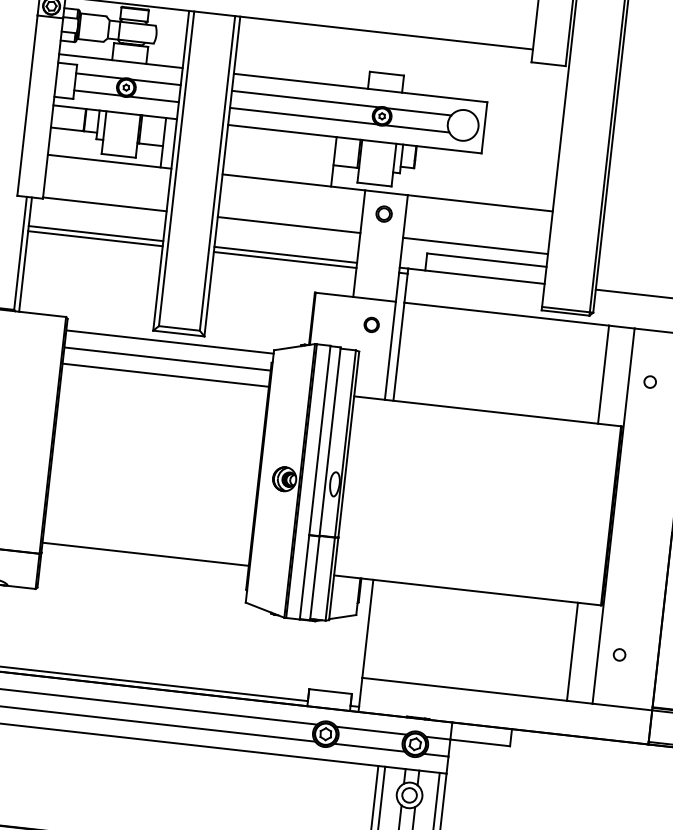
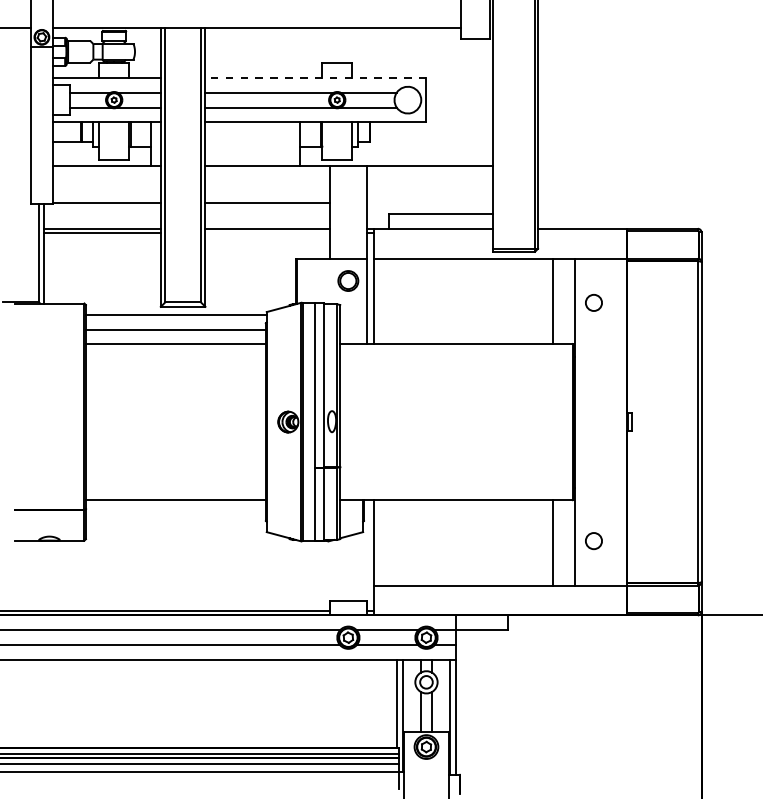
line: (360, 87) -> (315, 77), solid -> dashed
part: (383, 213) -> (347, 183), removed
line: (475, 245) -> (430, 202), removed
line: (285, 260) -> (267, 233), removed
circle: (371, 324) -> (348, 280), size x1.6
circle: (649, 382) -> (593, 303), size x1.6
circle: (619, 654) -> (593, 540), size x1.6

